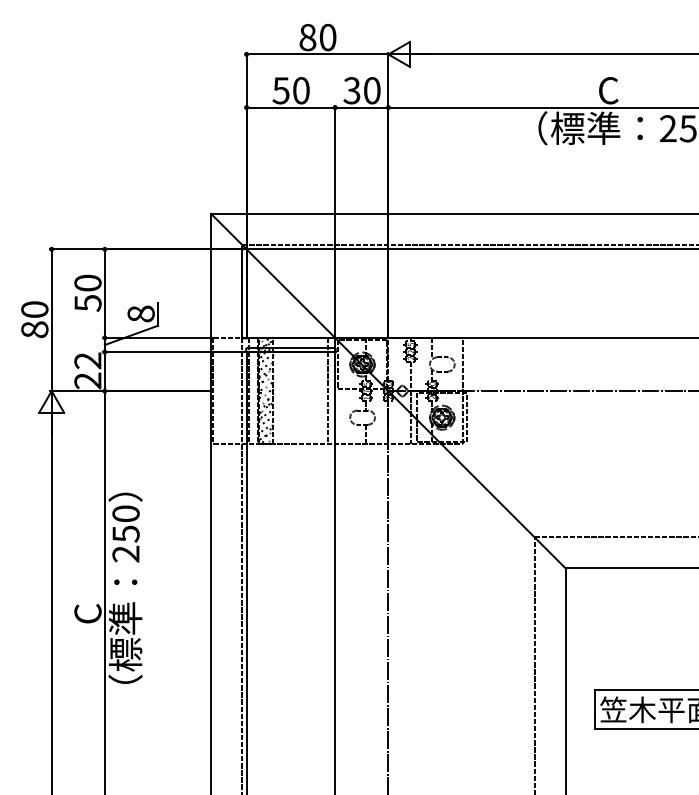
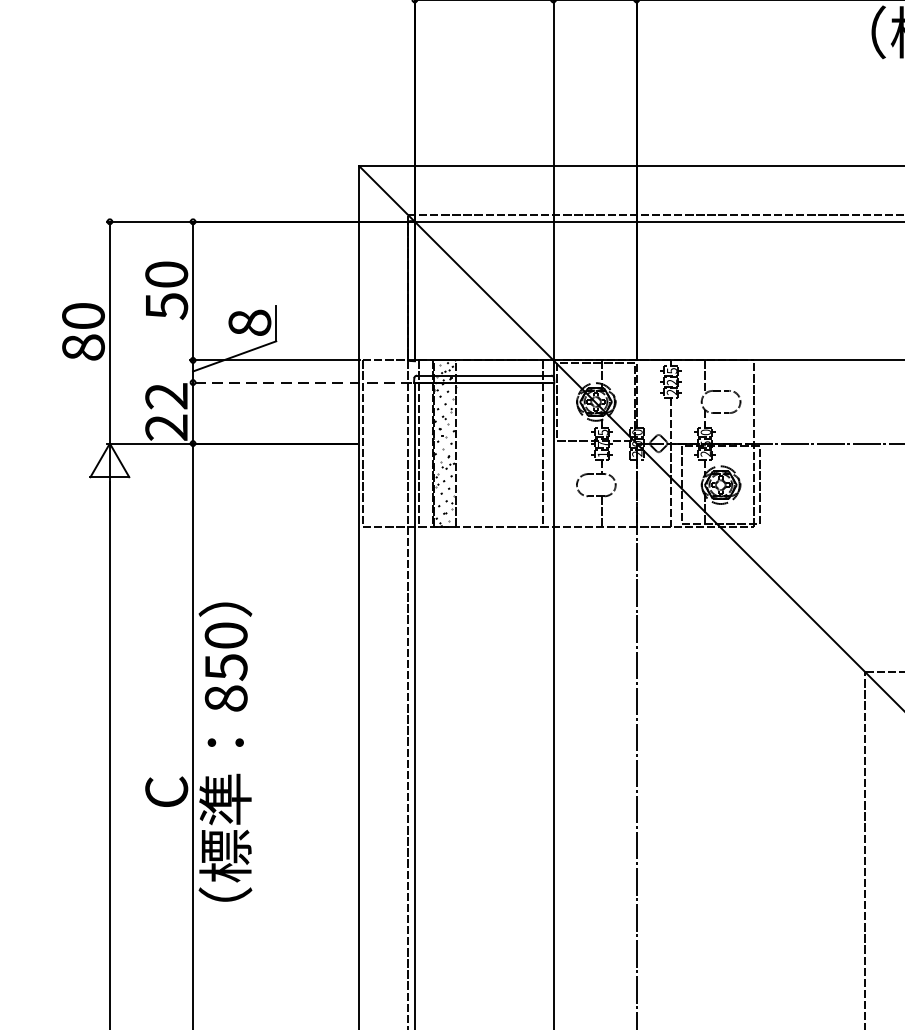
line: (173, 352) -> (300, 383), solid -> dashed
text: (125, 553) -> (225, 697), 250 -> 850

